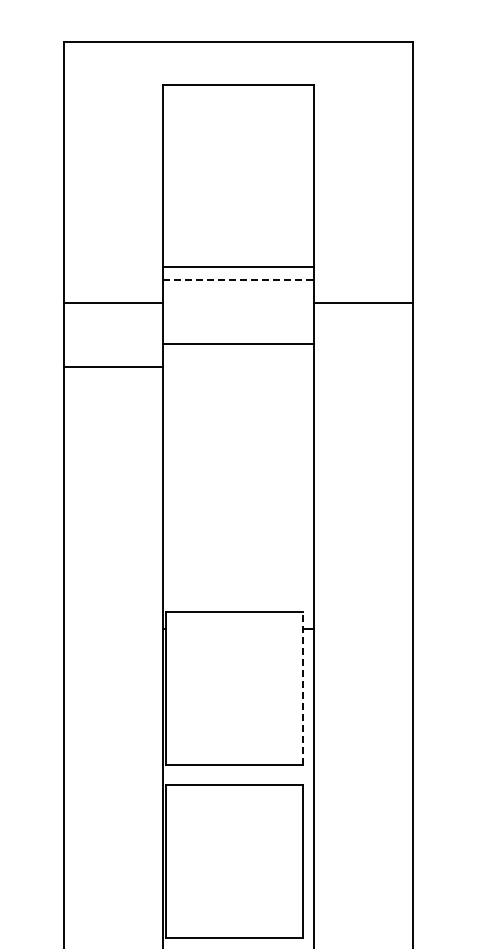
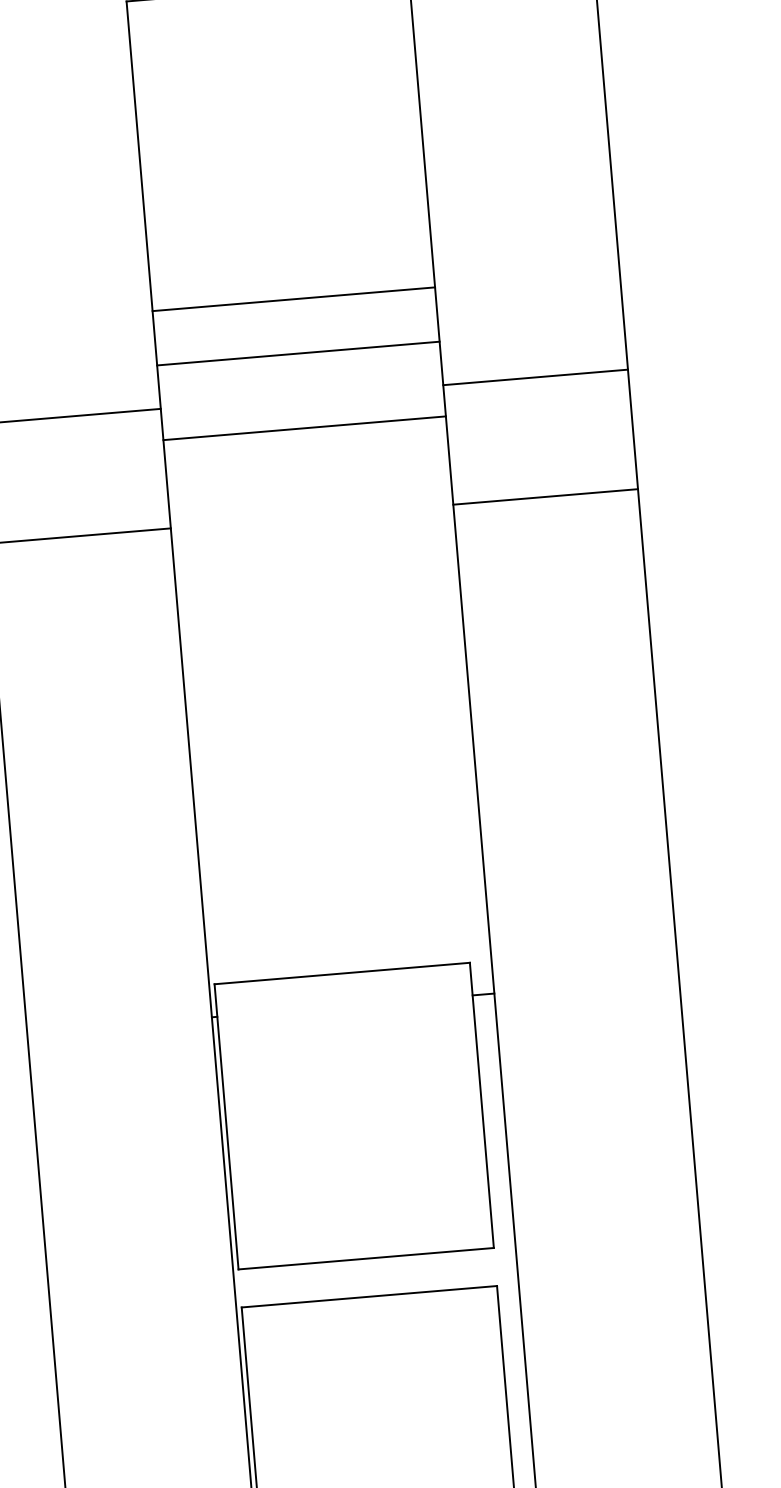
line: (238, 267) -> (293, 300), moved
line: (238, 280) -> (298, 354), dashed -> solid
line: (238, 344) -> (304, 428), moved
line: (363, 367) -> (545, 497), added
line: (302, 687) -> (481, 1104), dashed -> solid

